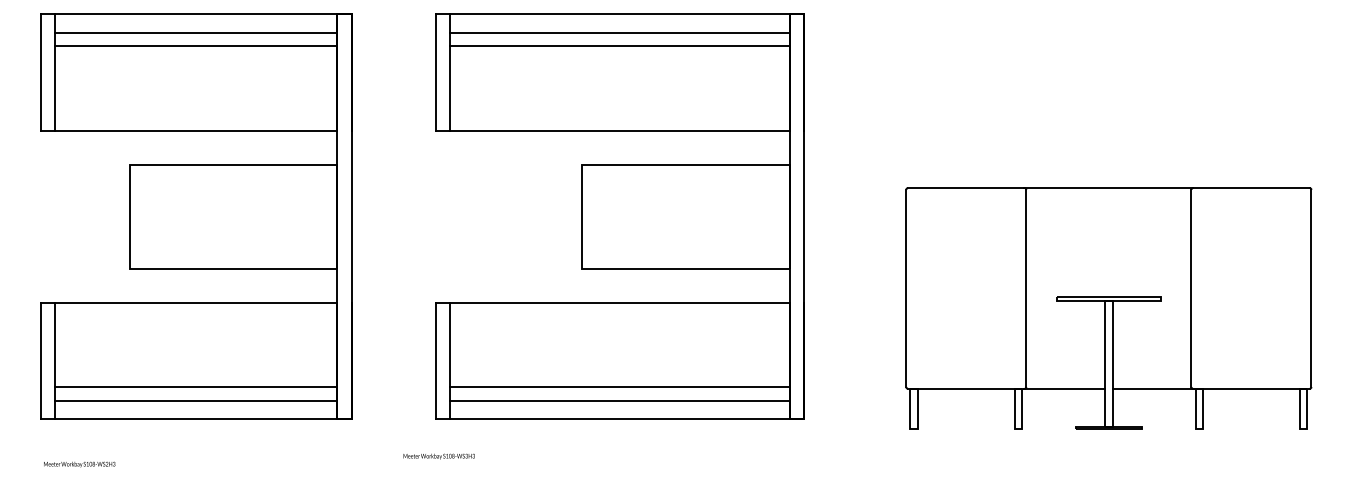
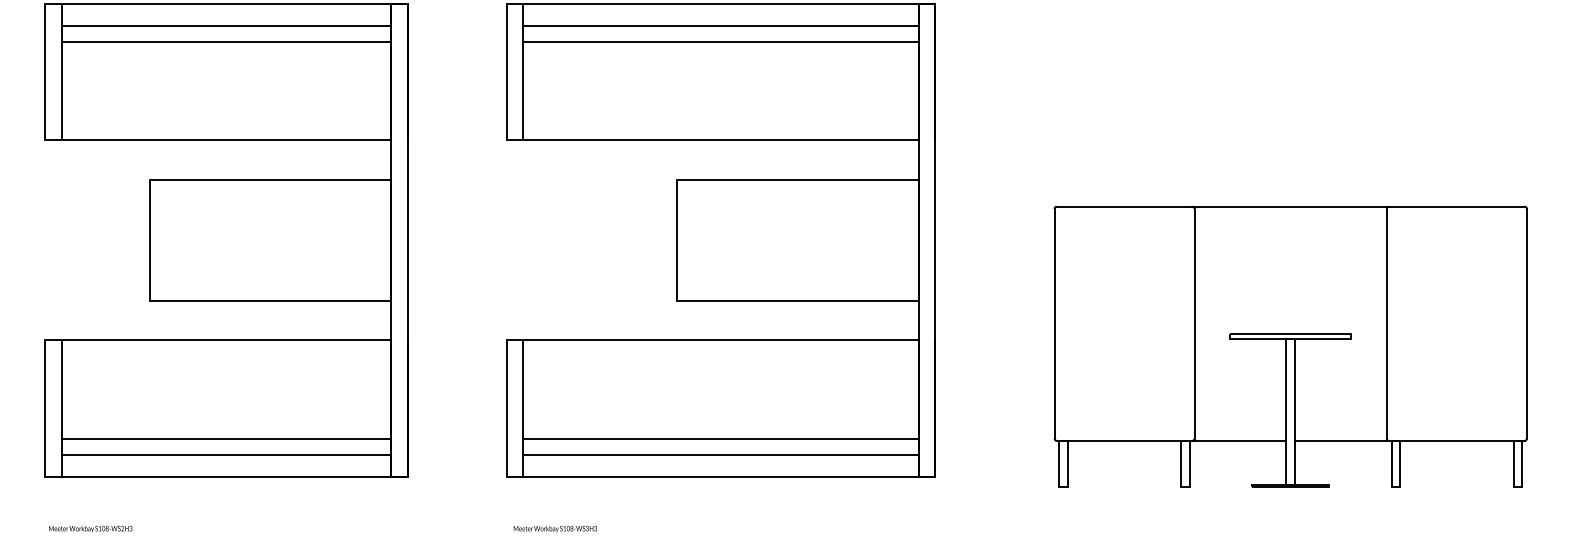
text: (438, 456) -> (554, 529), moved

